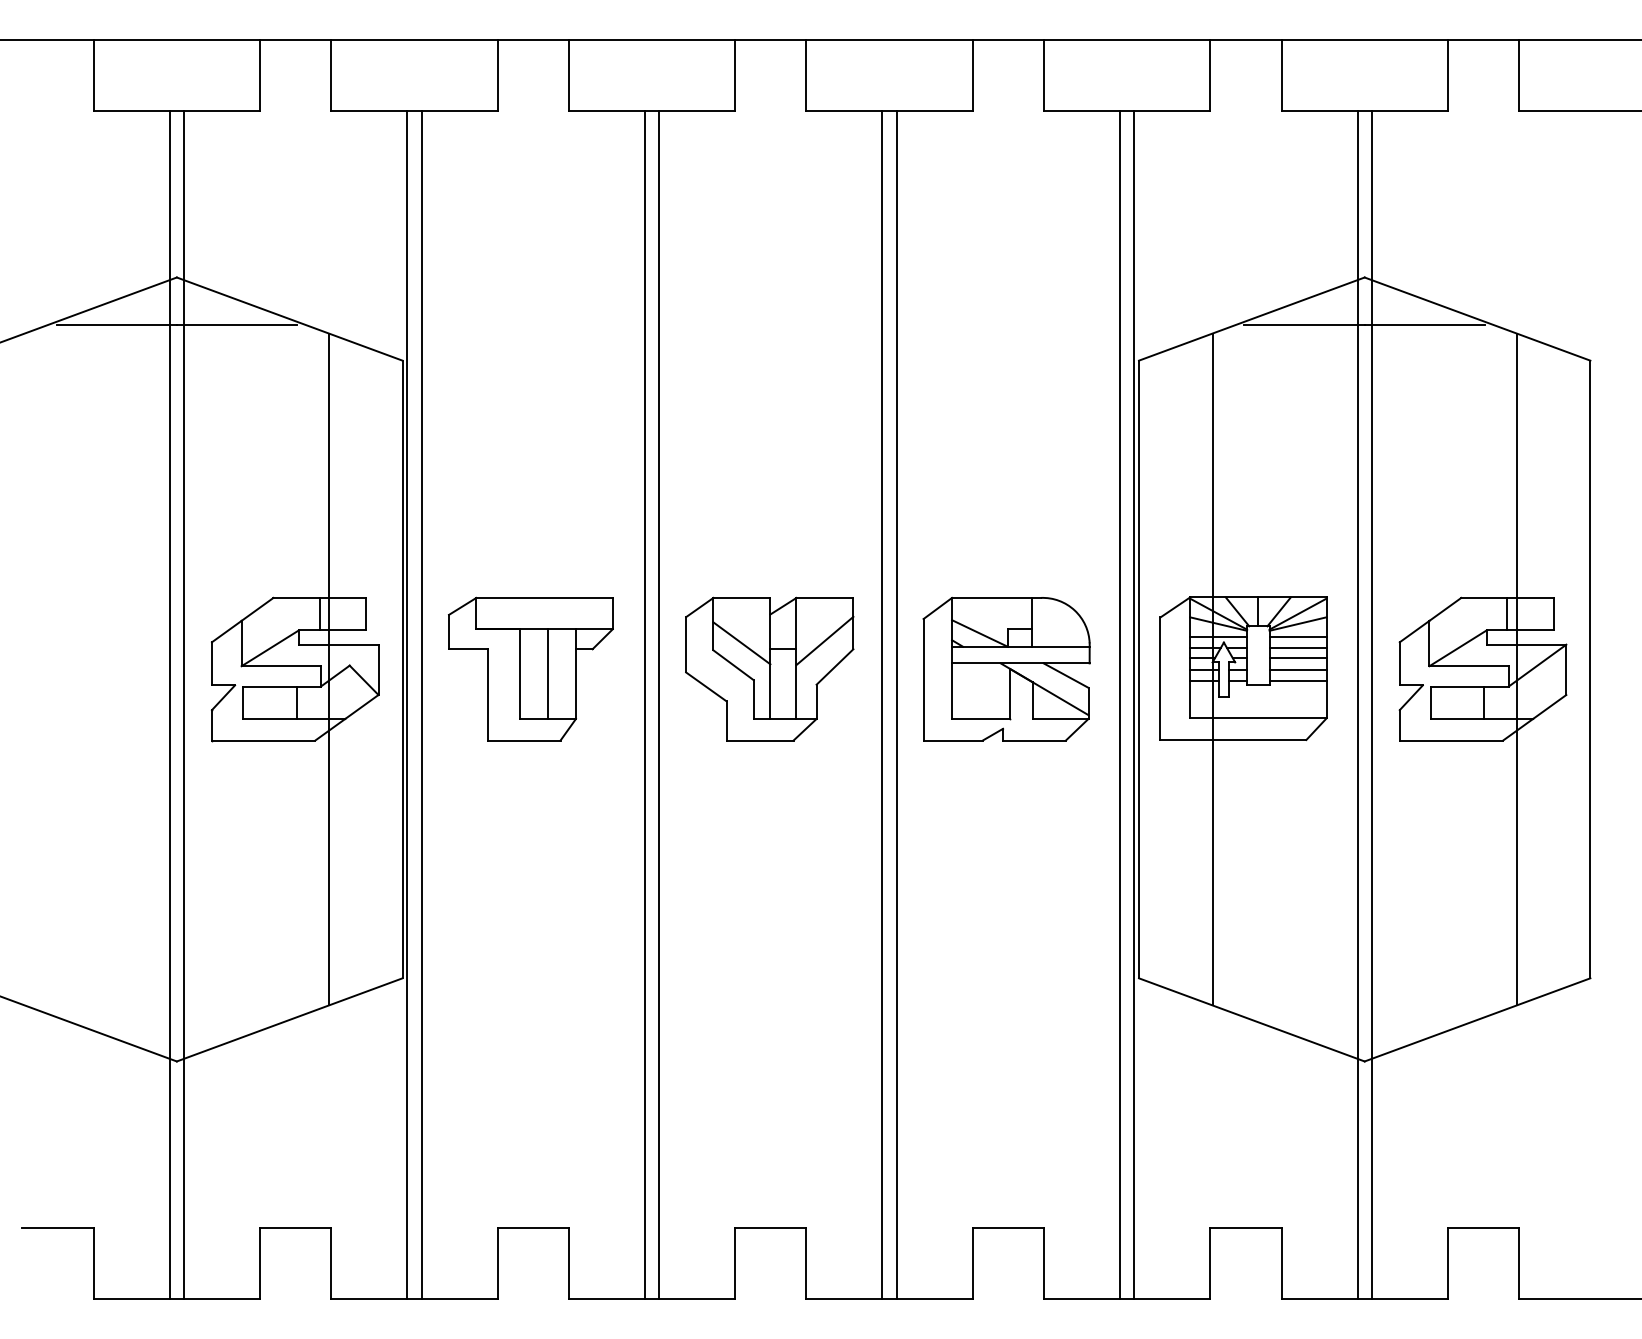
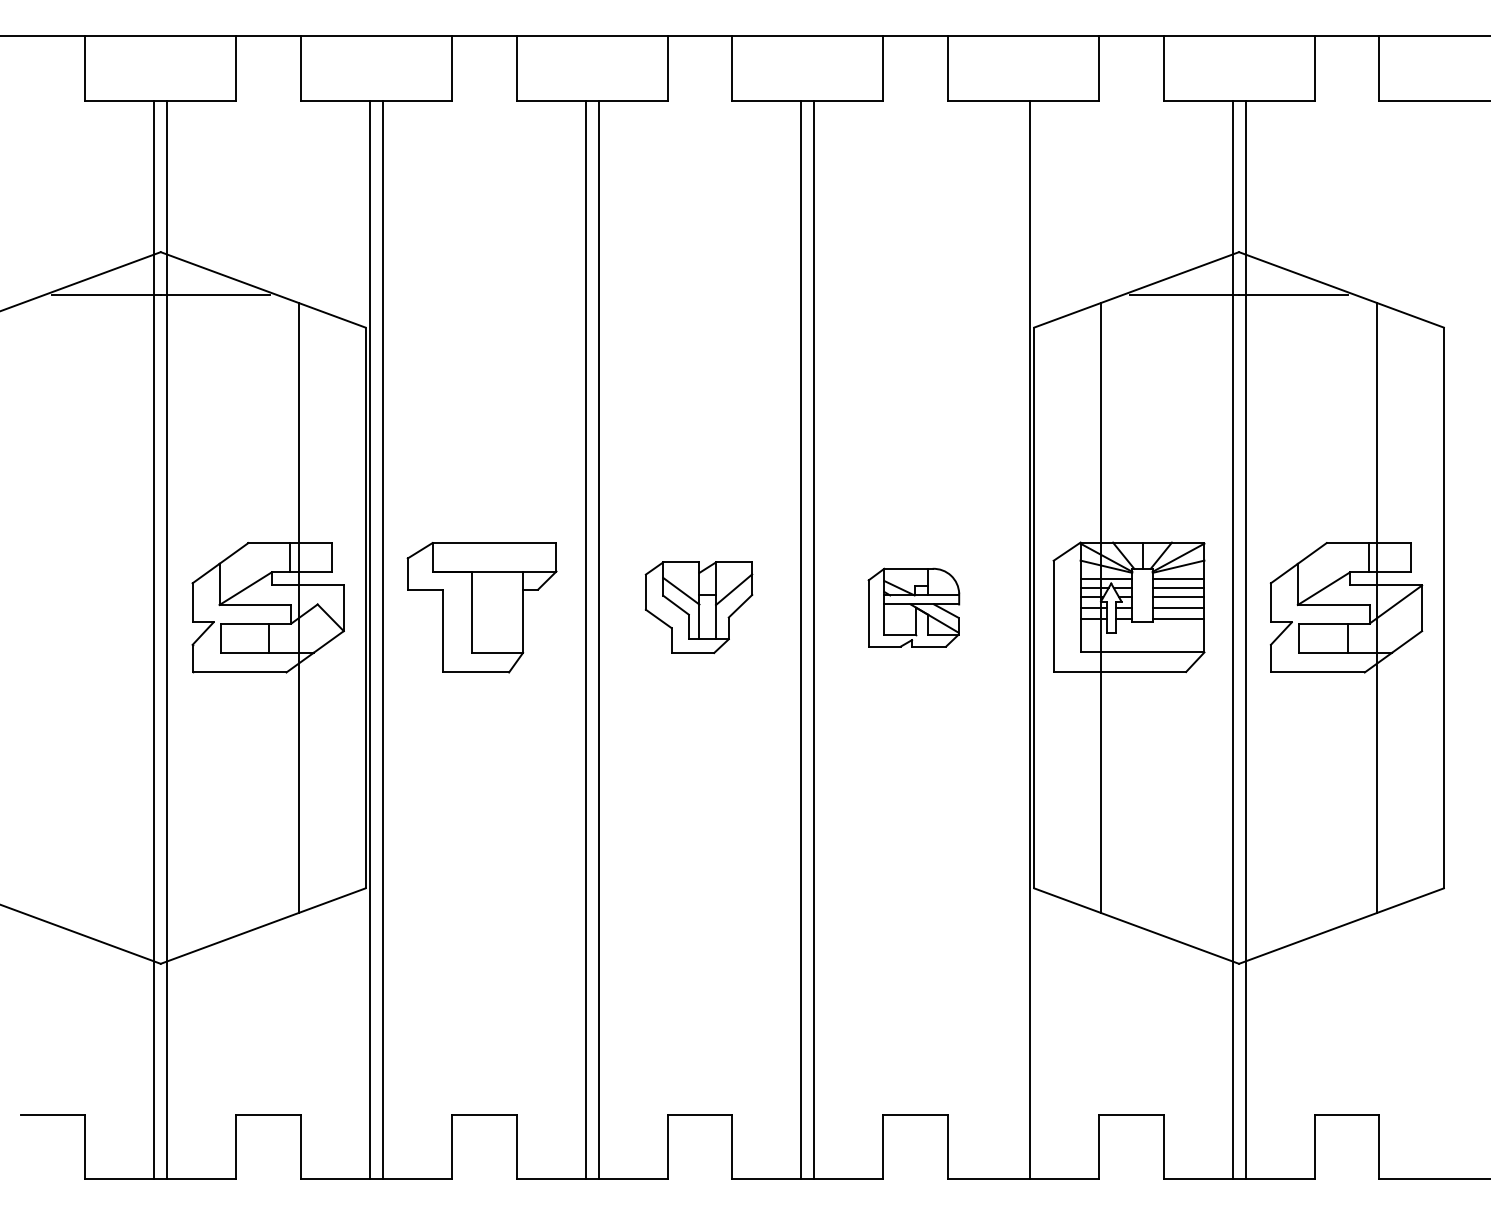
part: (769, 668) -> (698, 607), size x0.7
part: (1006, 668) -> (913, 607), size x0.6
line: (548, 673) -> (498, 611), removed
line: (1120, 705) -> (1017, 640), removed

